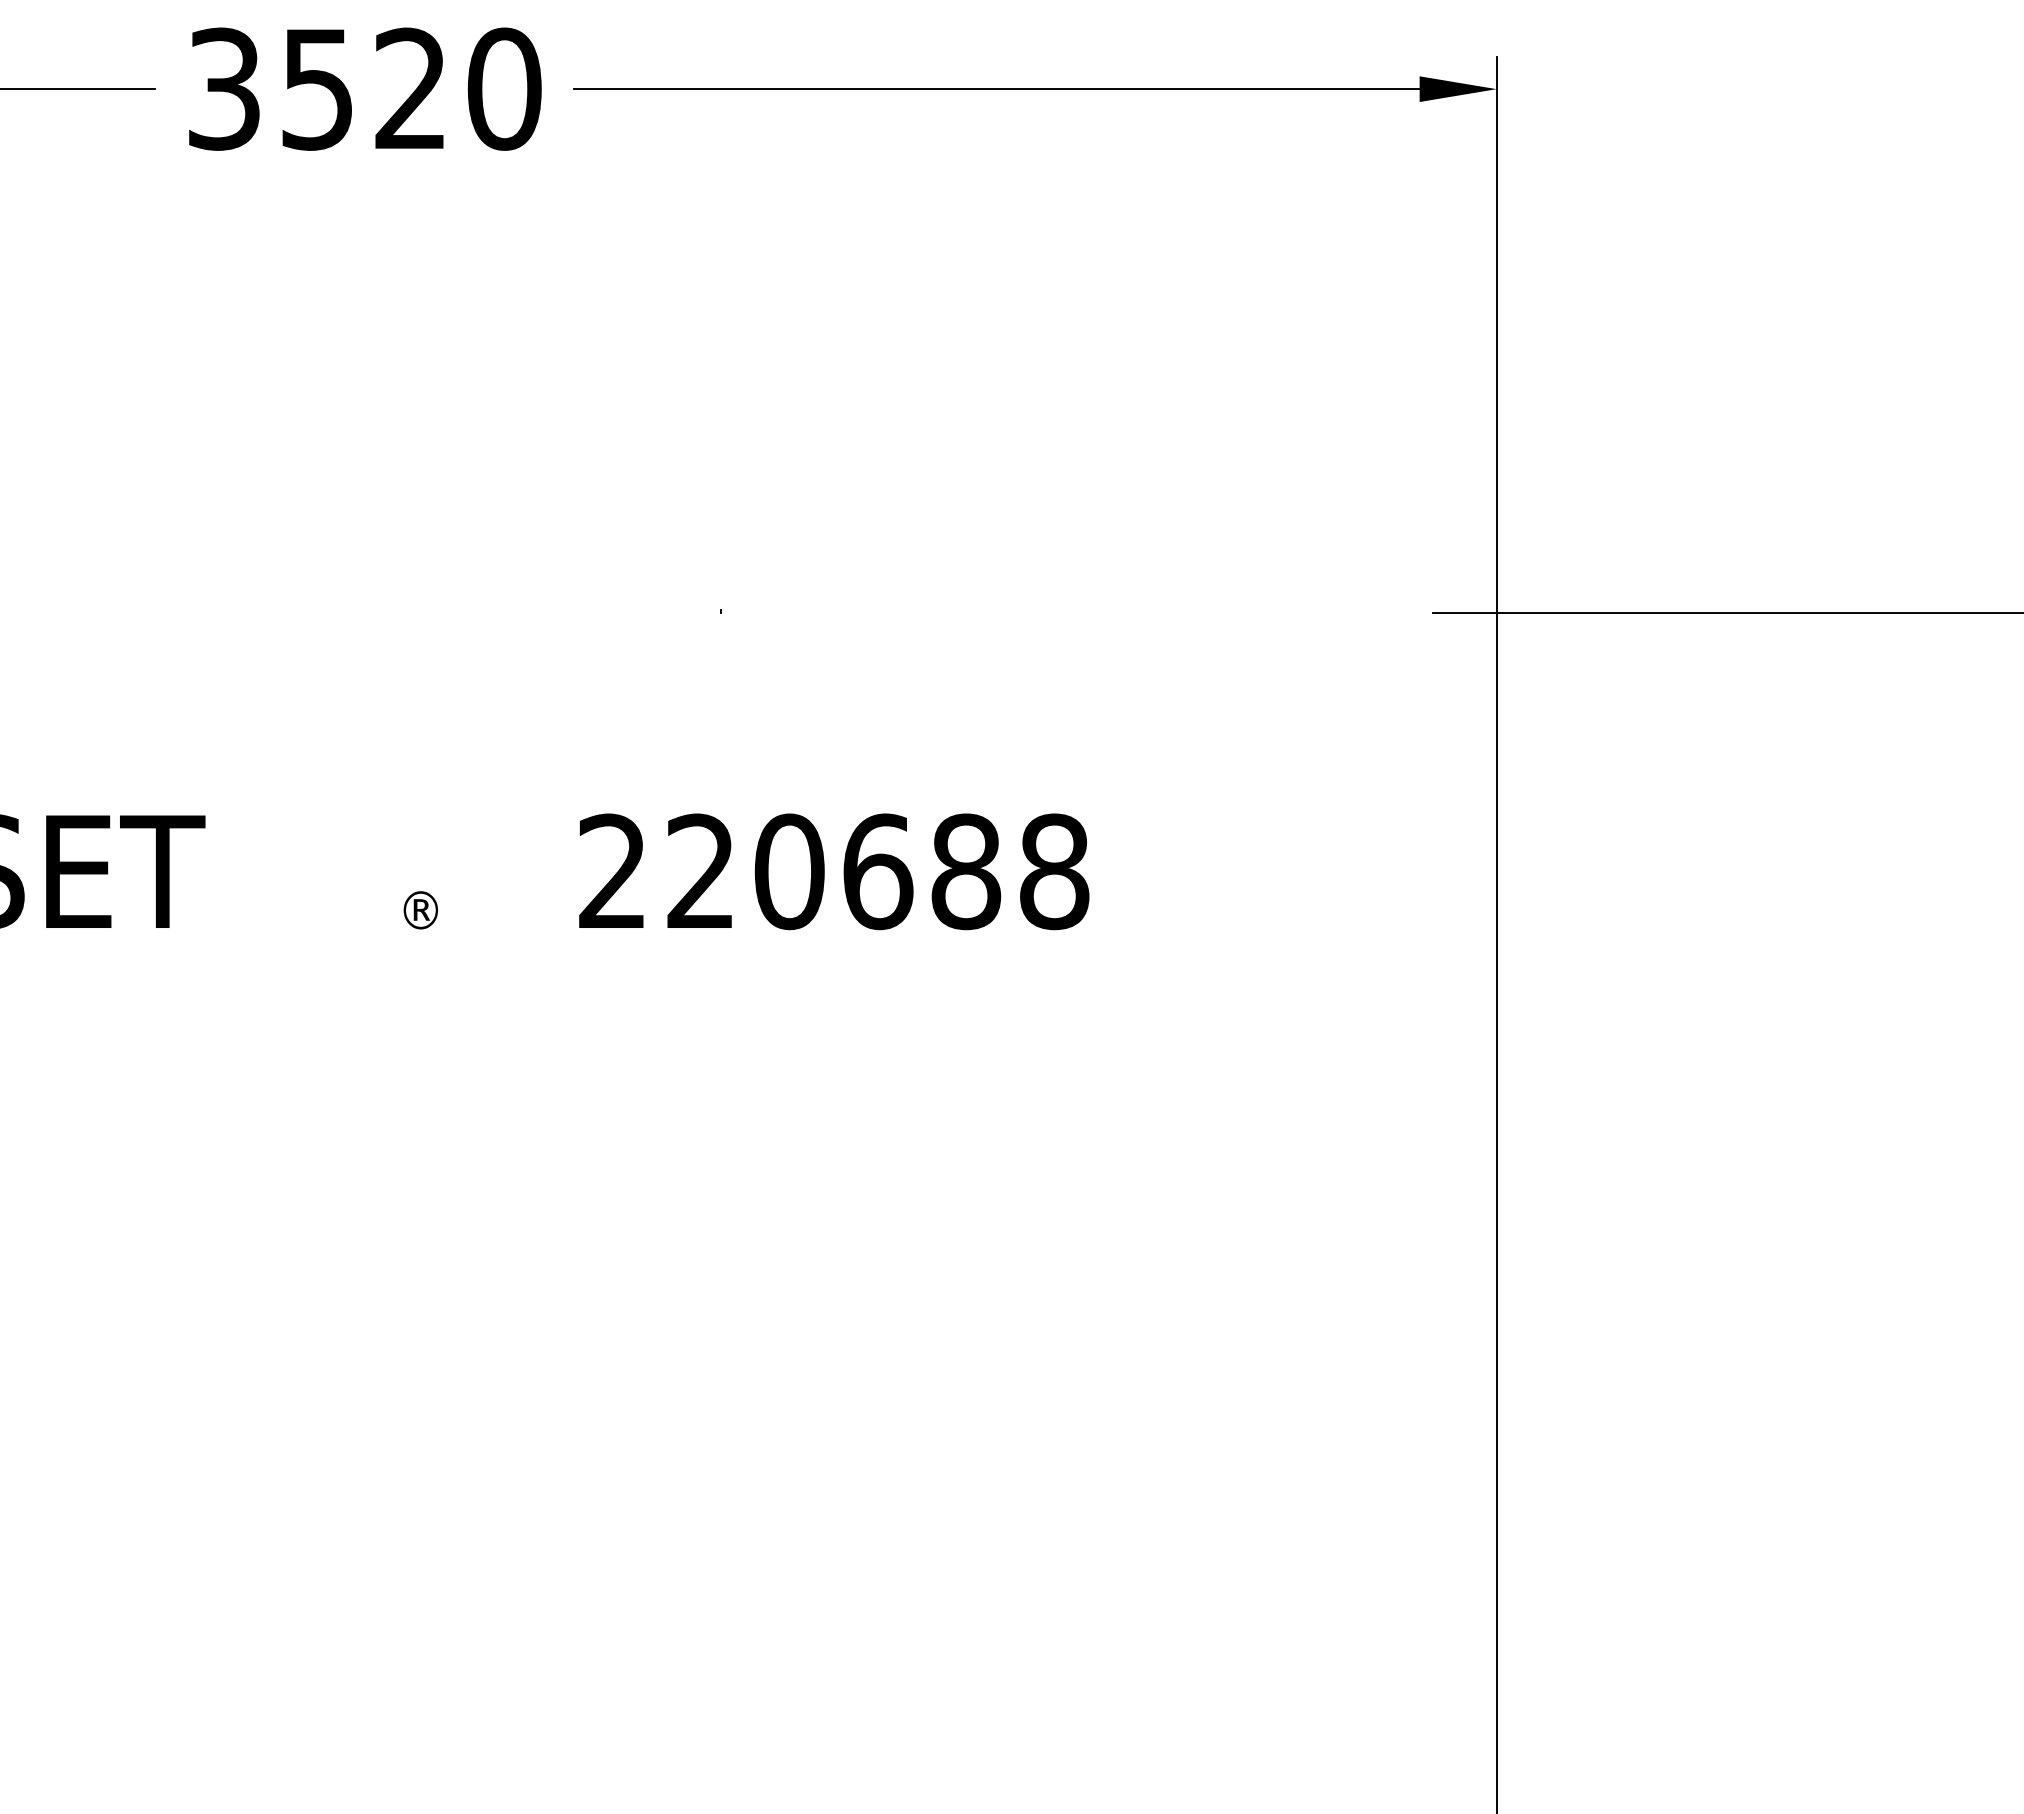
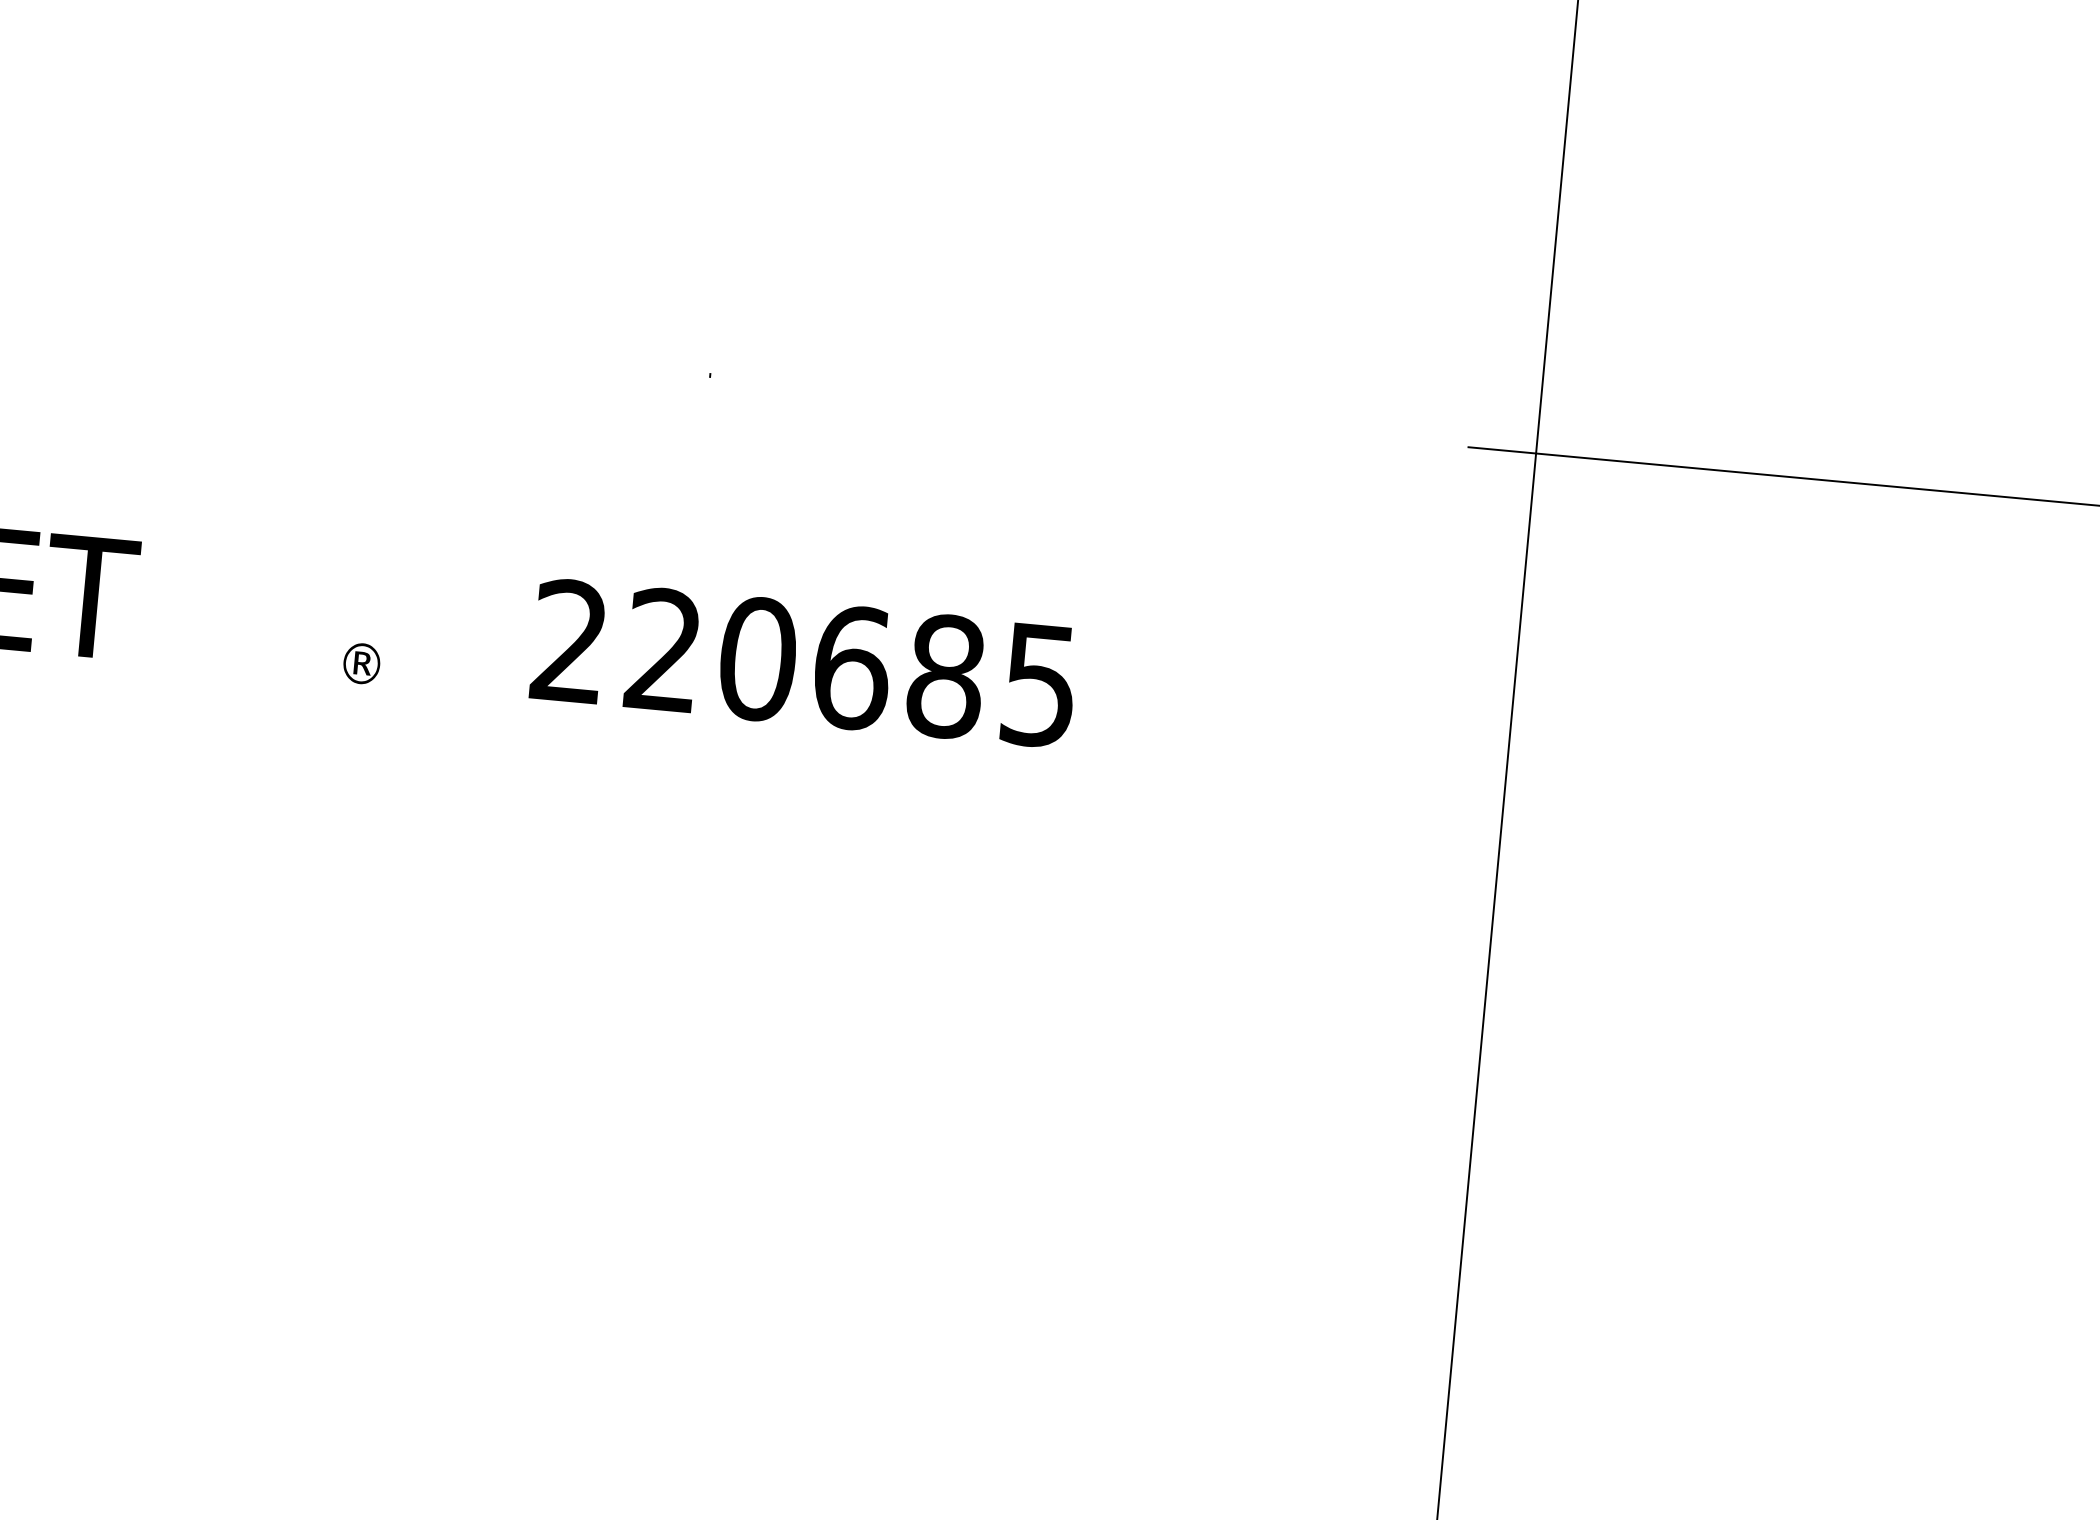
text: (1054, 871) -> (1039, 684), 220688 -> 220685

